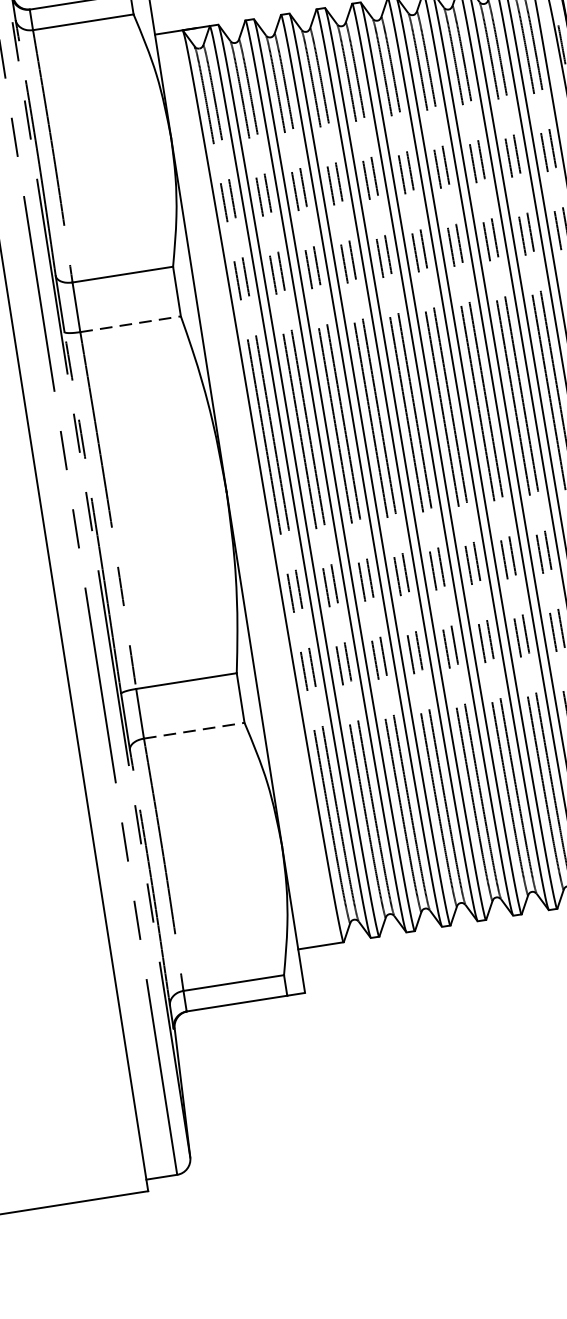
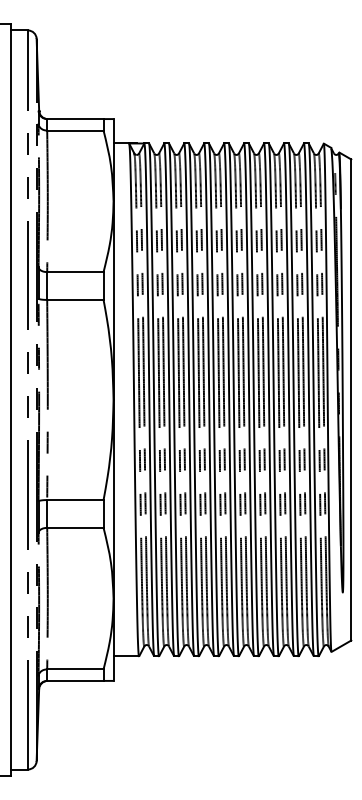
line: (130, 323) -> (75, 299), dashed -> solid
line: (194, 730) -> (75, 527), dashed -> solid

